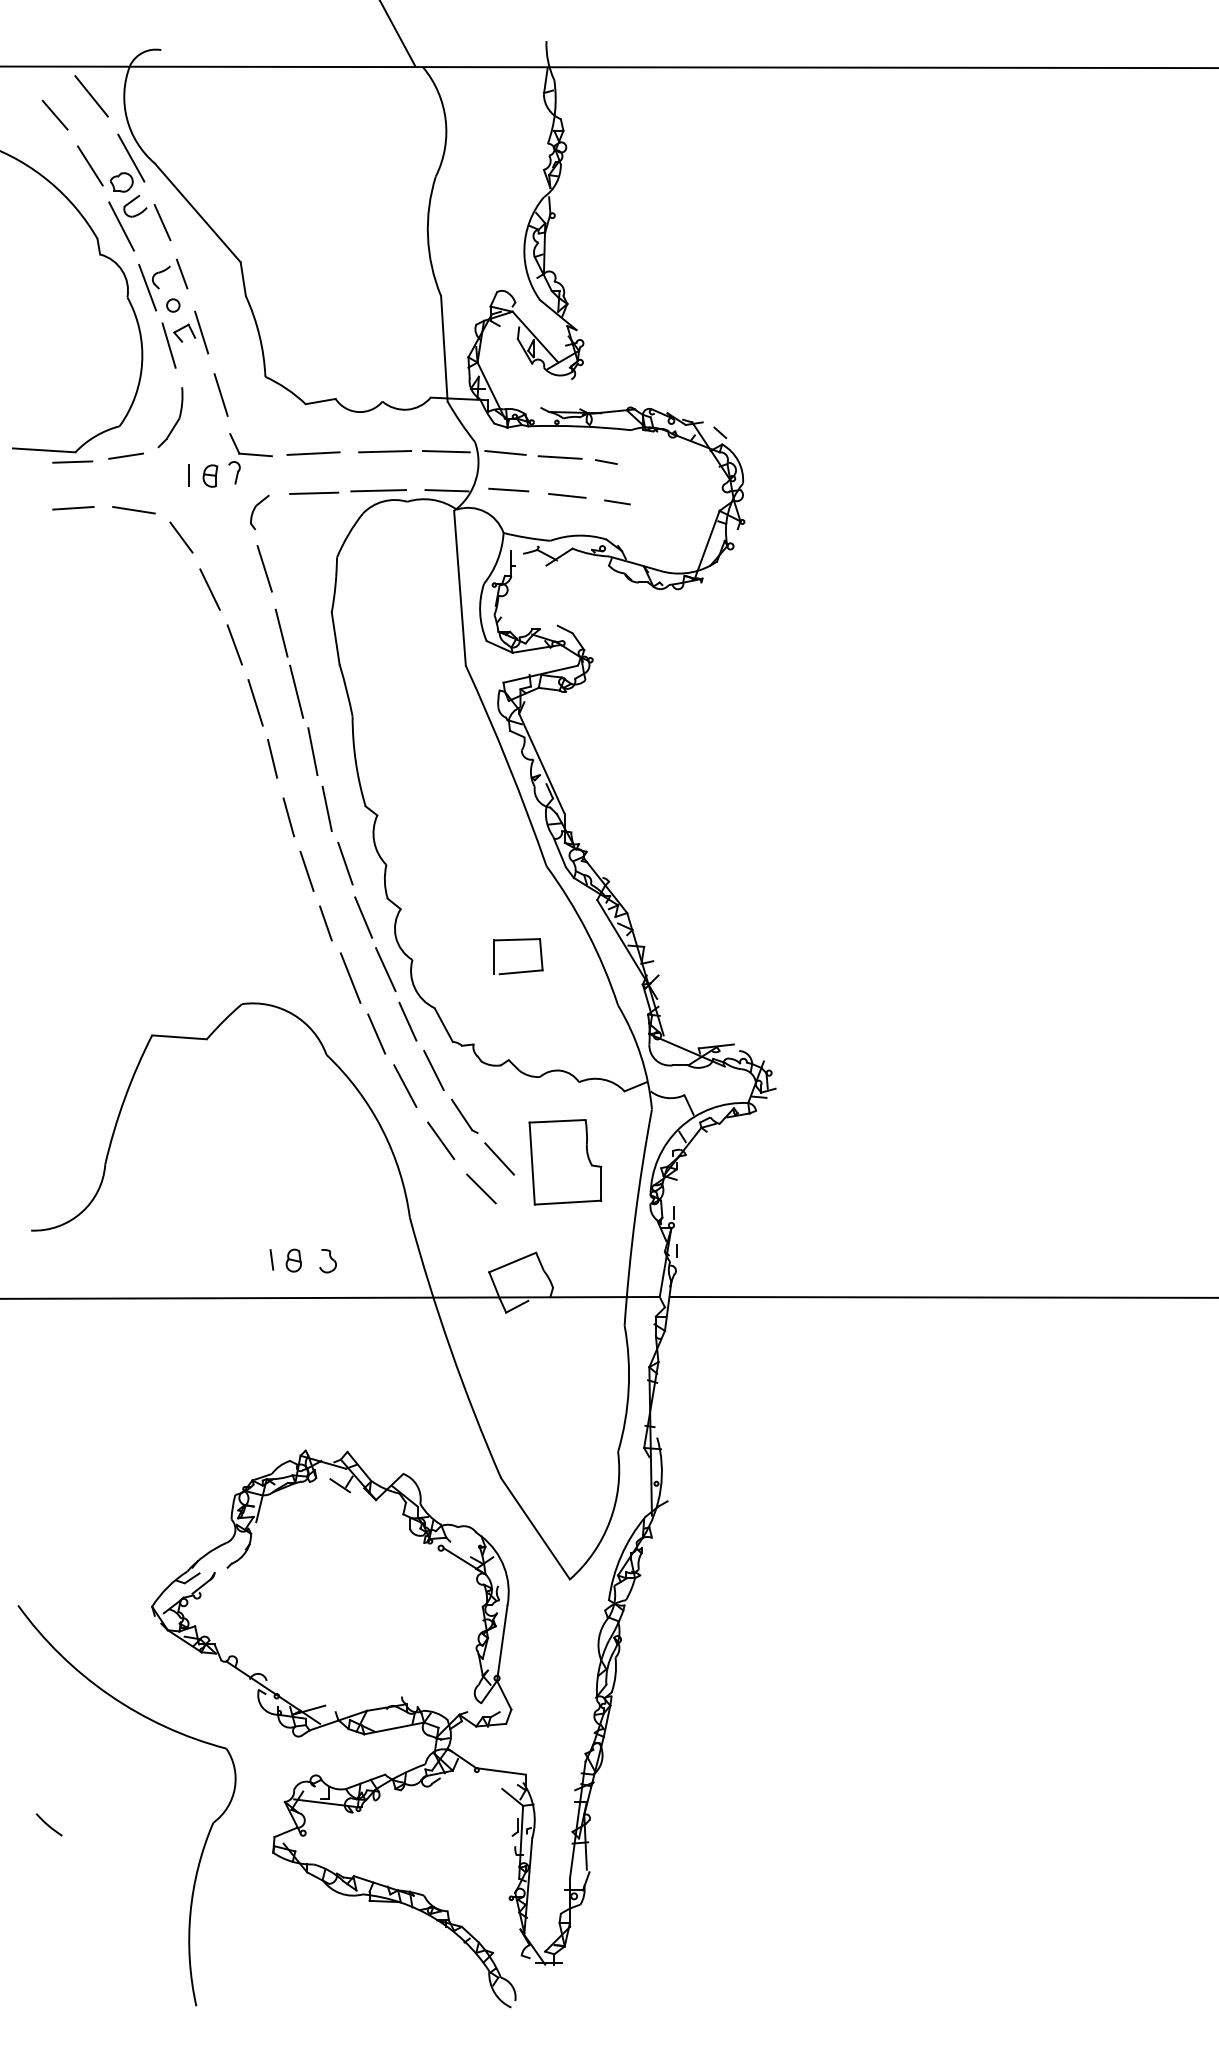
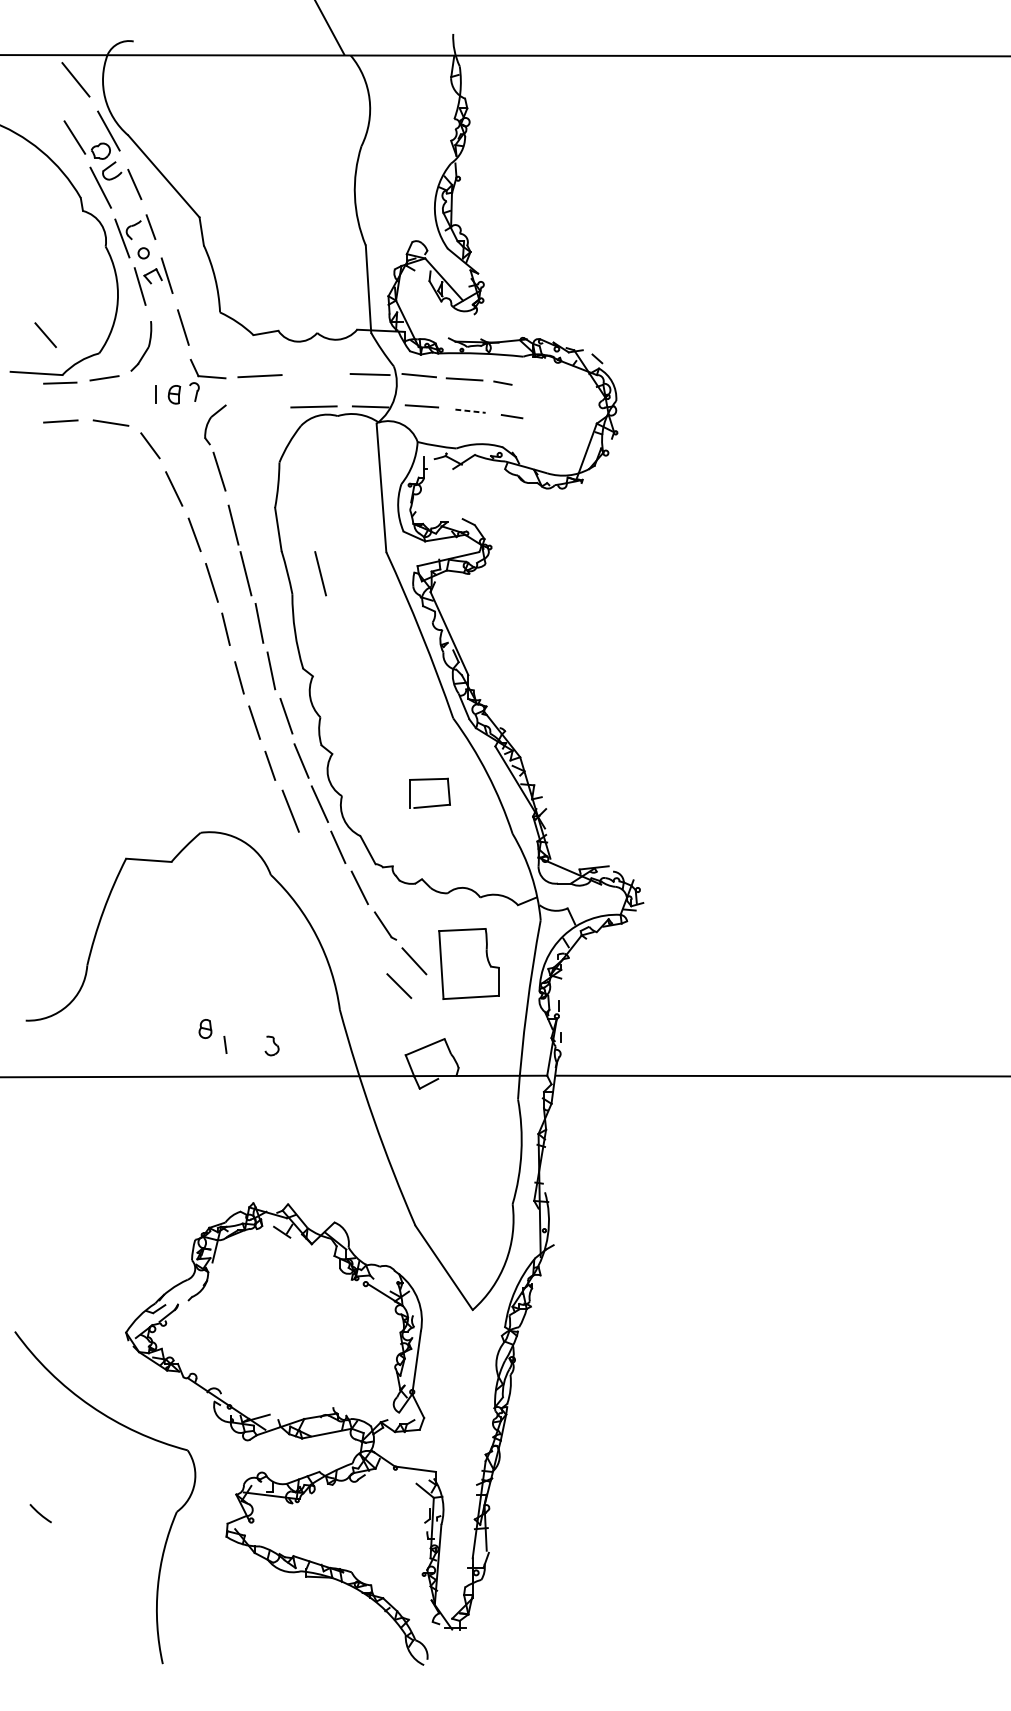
line: (54, 114) -> (45, 334), moved
line: (385, 451) -> (319, 374), removed
line: (314, 492) -> (260, 408), removed
line: (567, 495) -> (470, 410), solid -> dashed
part: (259, 512) -> (215, 424), size x1.4
line: (386, 691) -> (320, 573), added
line: (376, 1033) -> (312, 857), removed
line: (405, 1085) -> (336, 900), removed
line: (441, 1140) -> (366, 945), removed
part: (293, 1260) -> (205, 1028), moved

